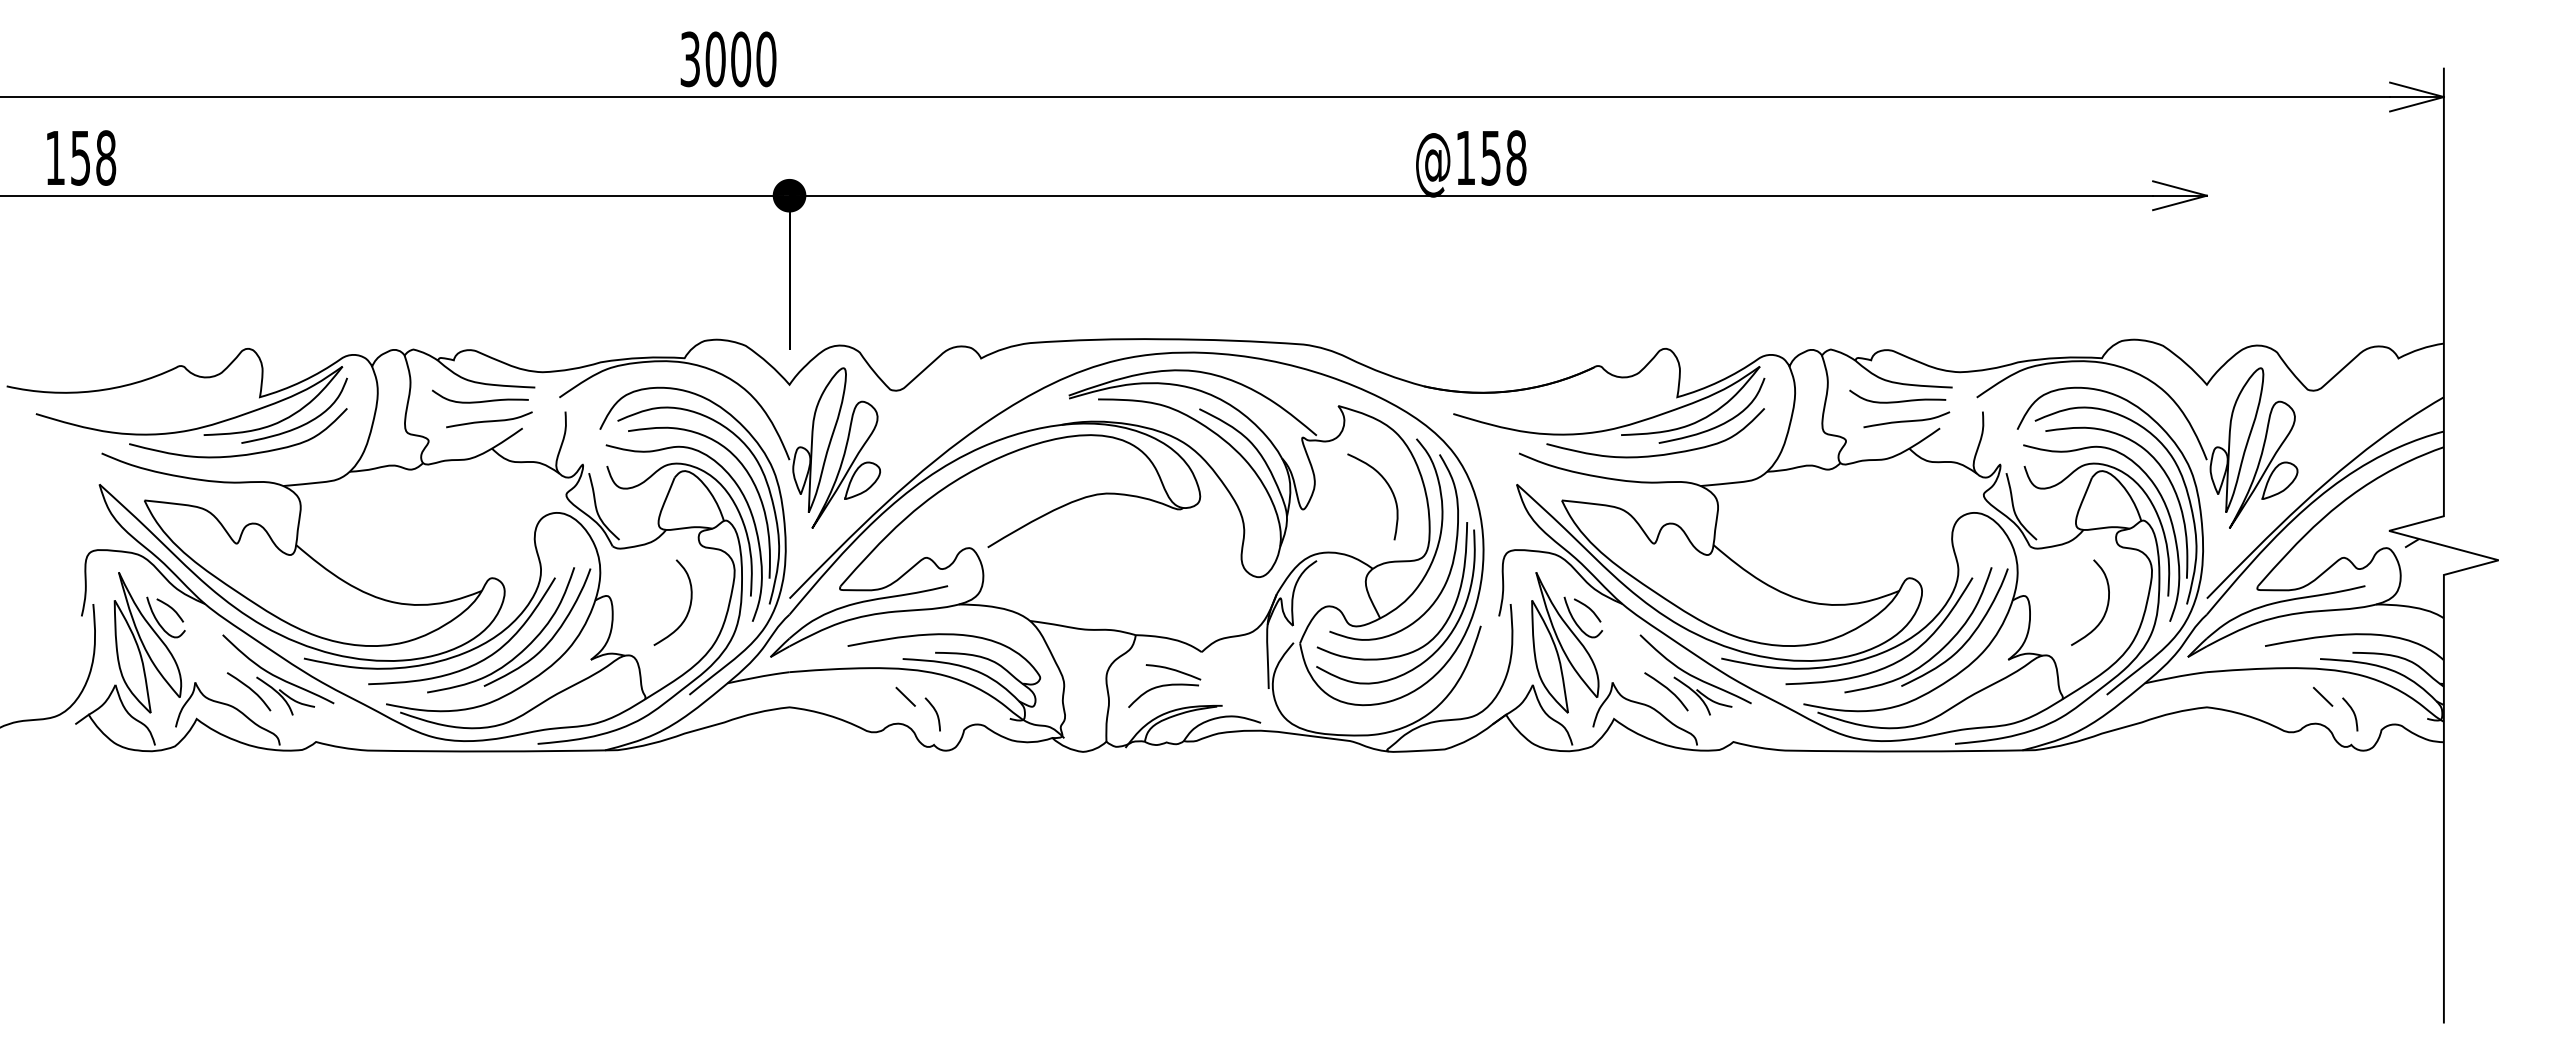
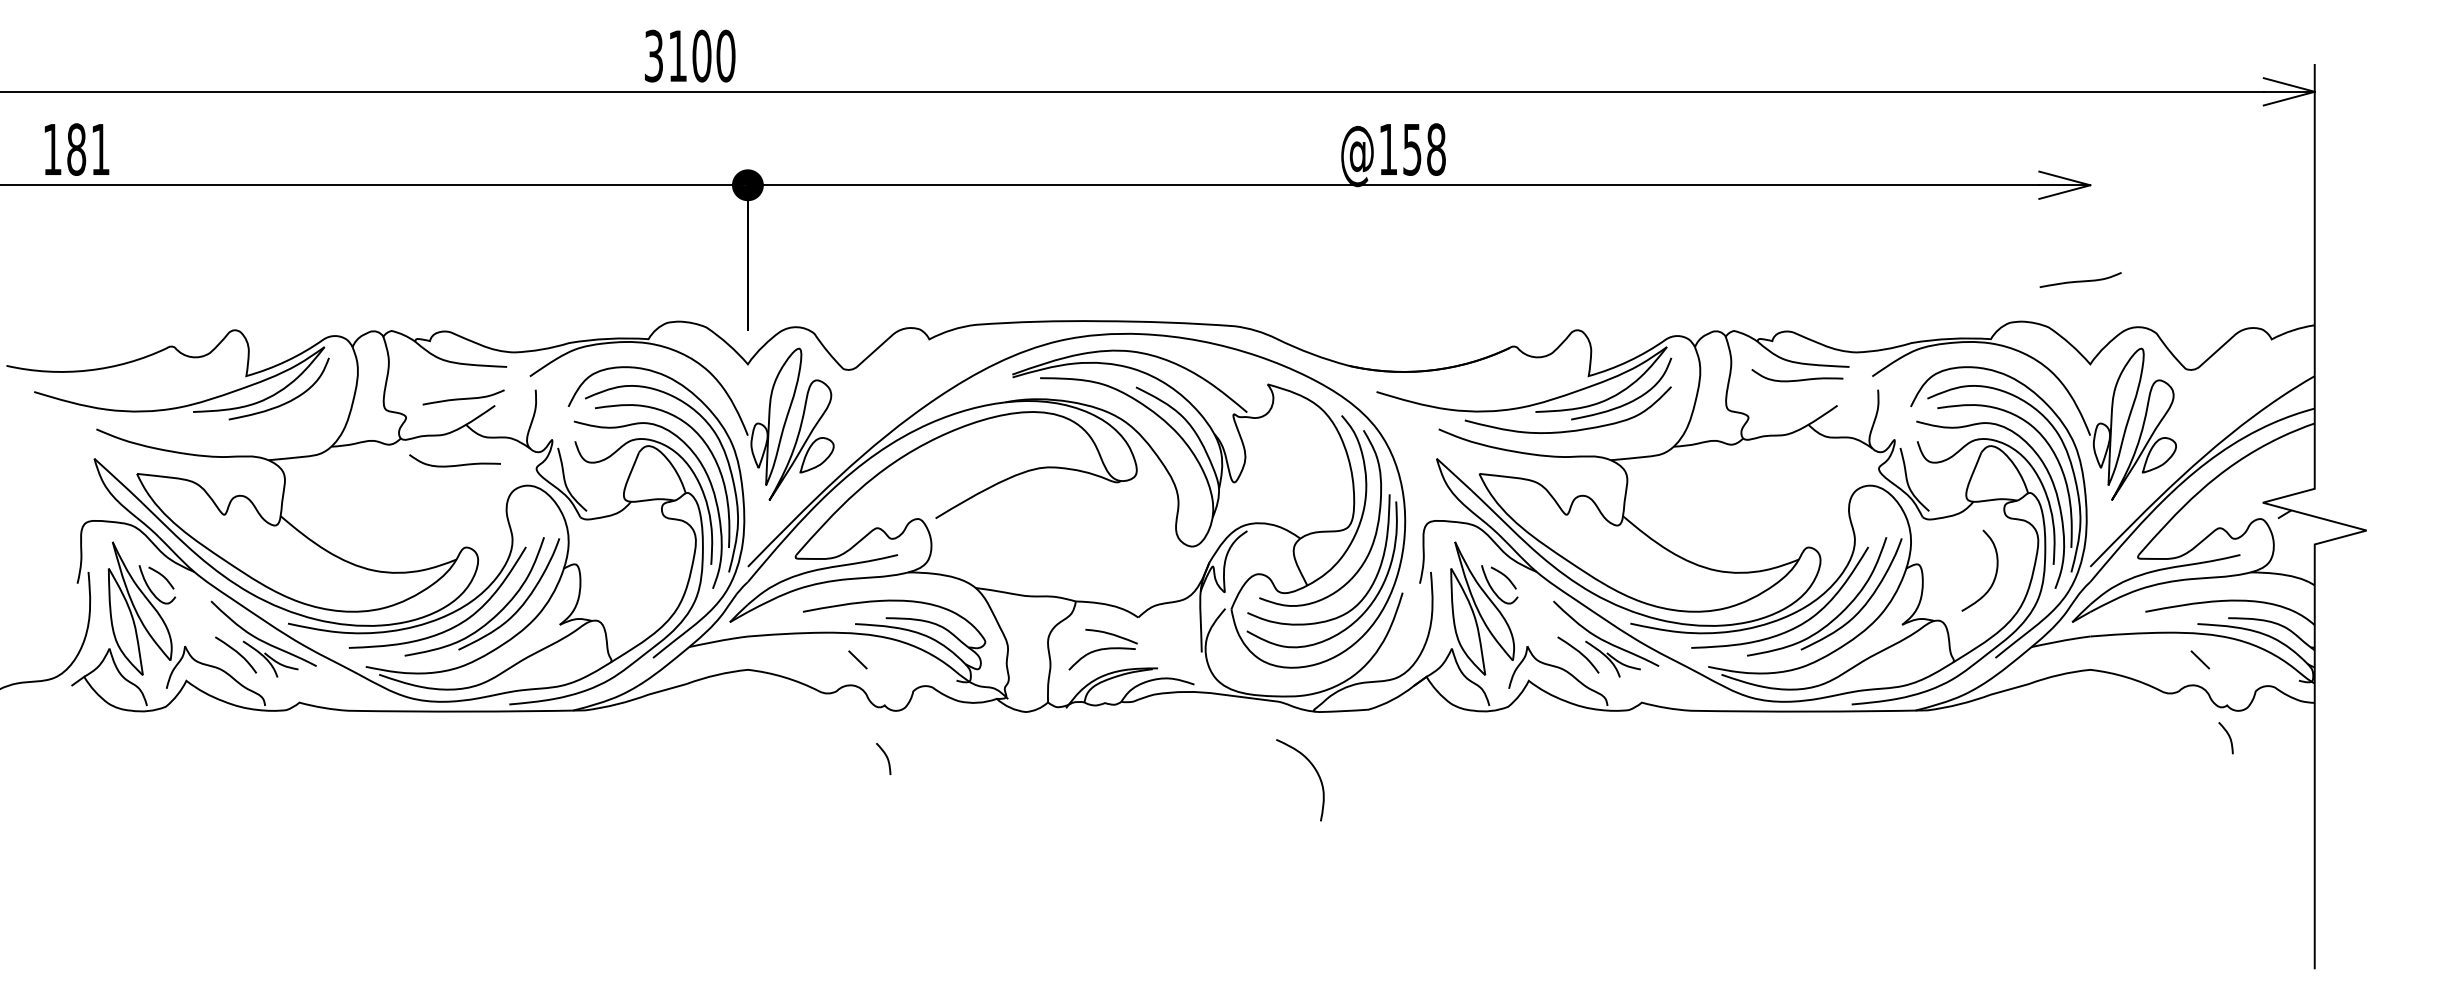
text: (715, 59) -> (677, 56), 3000 -> 3100
text: (93, 157) -> (88, 149), 158 -> 181
curve: (482, 400) -> (457, 464), moved
curve: (1906, 420) -> (2080, 280), moved
curve: (238, 454) -> (226, 430), removed
curve: (1387, 485) -> (1314, 769), moved
curve: (688, 608) -> (652, 576), removed
curve: (2352, 712) -> (2228, 736), moved
curve: (935, 713) -> (886, 758), moved

